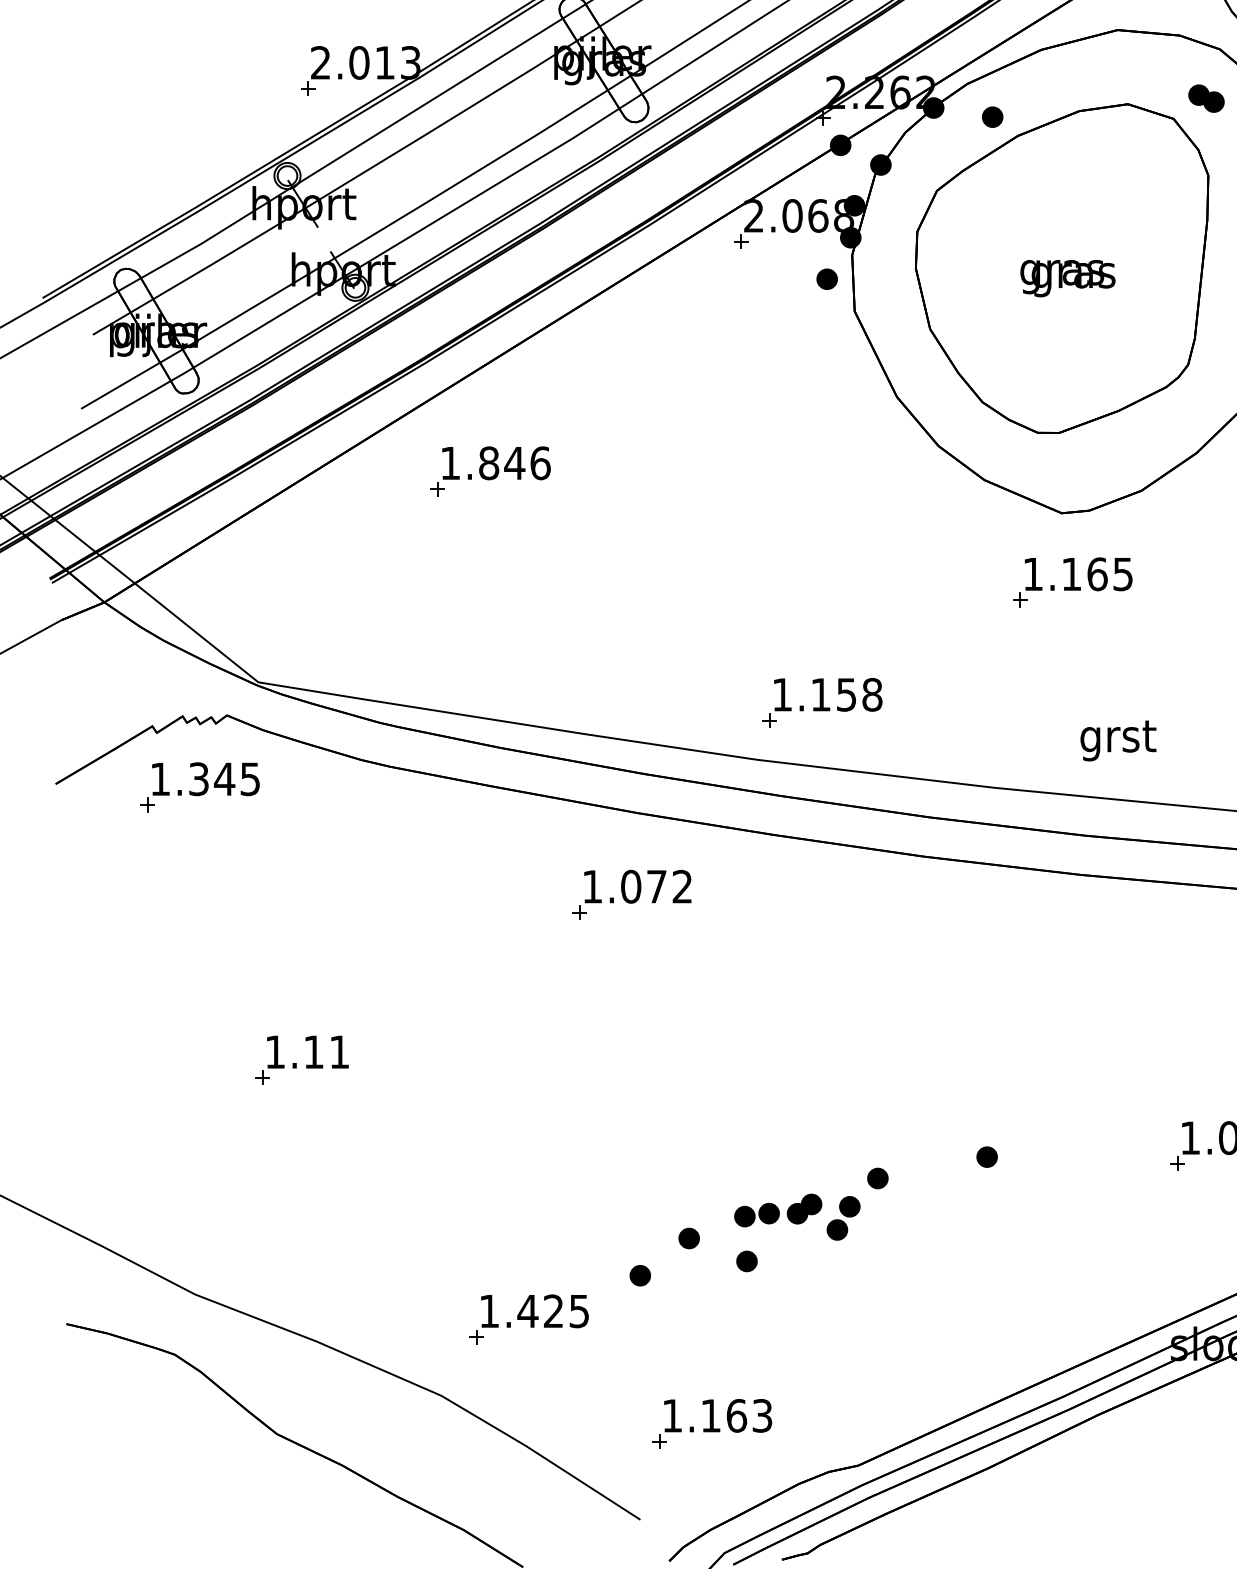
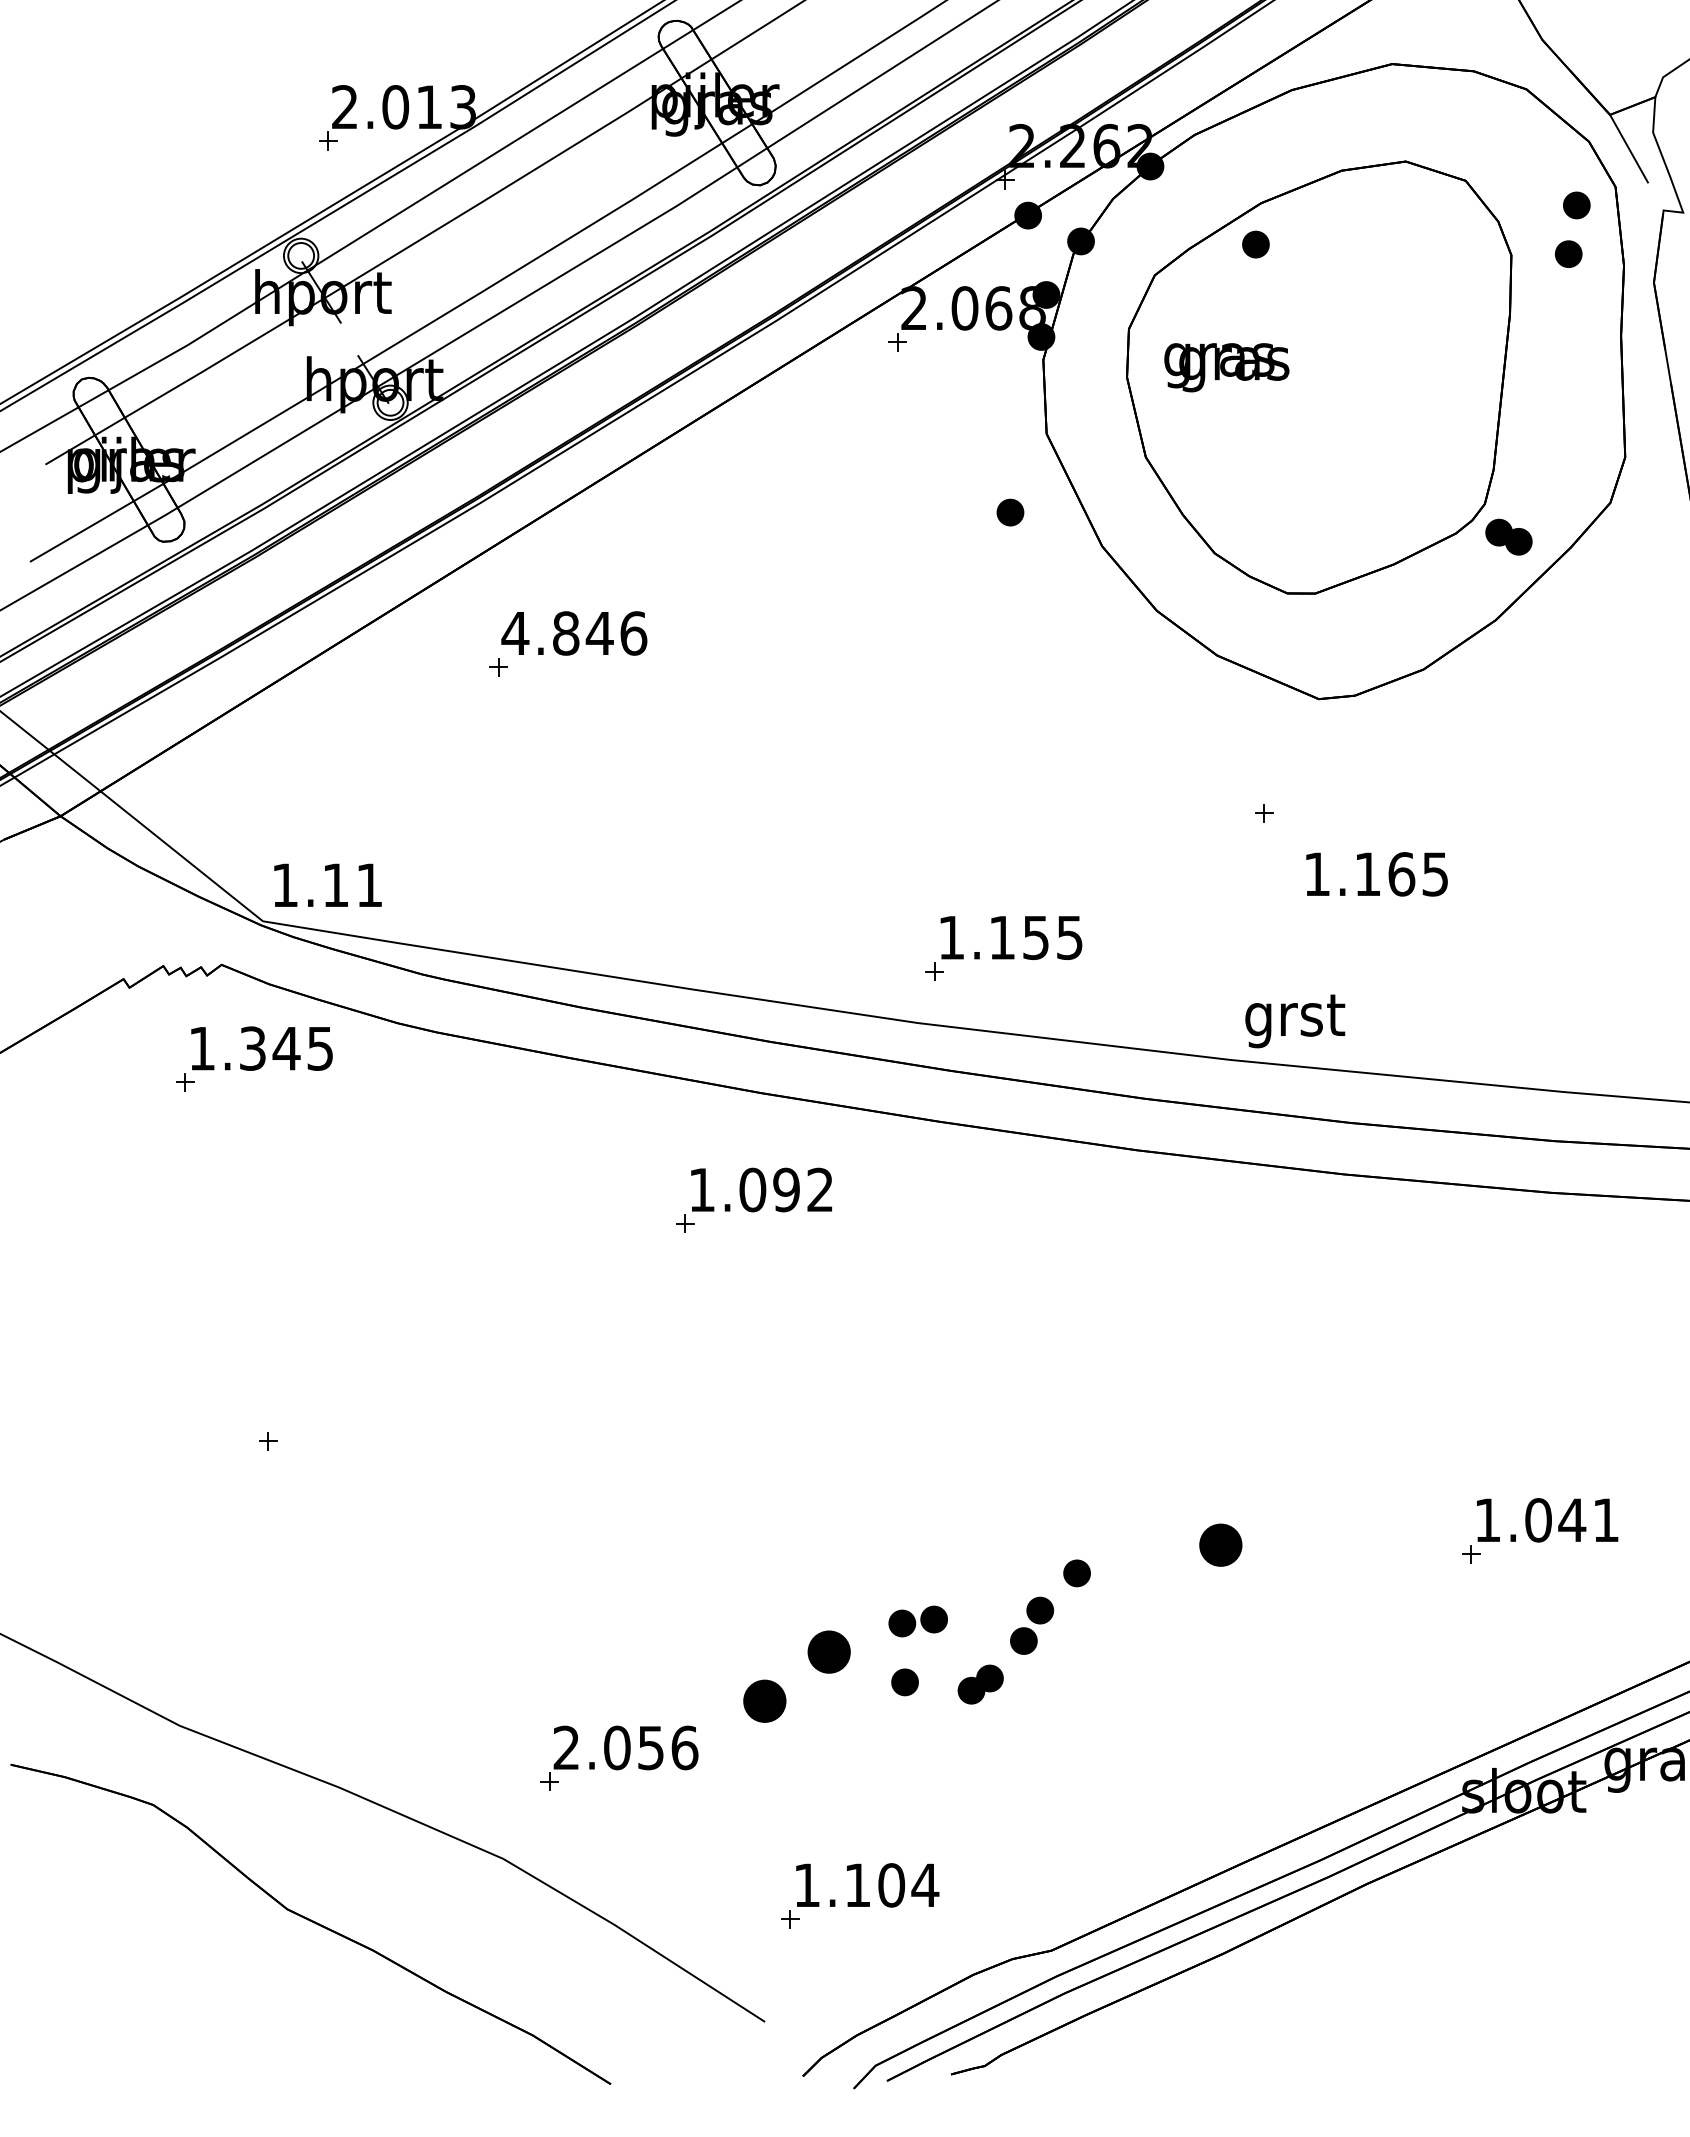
part: (1206, 98) -> (1508, 536), moved
part: (992, 117) -> (1255, 244), moved
text: (1067, 278) -> (1226, 367), moved
part: (827, 279) -> (1010, 512), moved
text: (450, 463) -> (515, 633), 1.846 -> 4.846
text: (1078, 574) -> (1376, 874), moved
text: (872, 694) -> (1069, 937), 1.158 -> 1.155
text: (1118, 741) -> (1295, 1021), moved
part: (200, 786) -> (254, 1058), moved
text: (656, 886) -> (786, 1189), 1.072 -> 1.092
text: (307, 1051) -> (327, 884), moved
part: (987, 1157) -> (1220, 1545), size x1.6
part: (804, 1209) -> (980, 1684), moved
part: (688, 1238) -> (828, 1652), size x1.6
part: (640, 1275) -> (764, 1700), size x1.6
text: (534, 1310) -> (625, 1747), 1.425 -> 2.056
text: (749, 1415) -> (908, 1885), 1.163 -> 1.104

